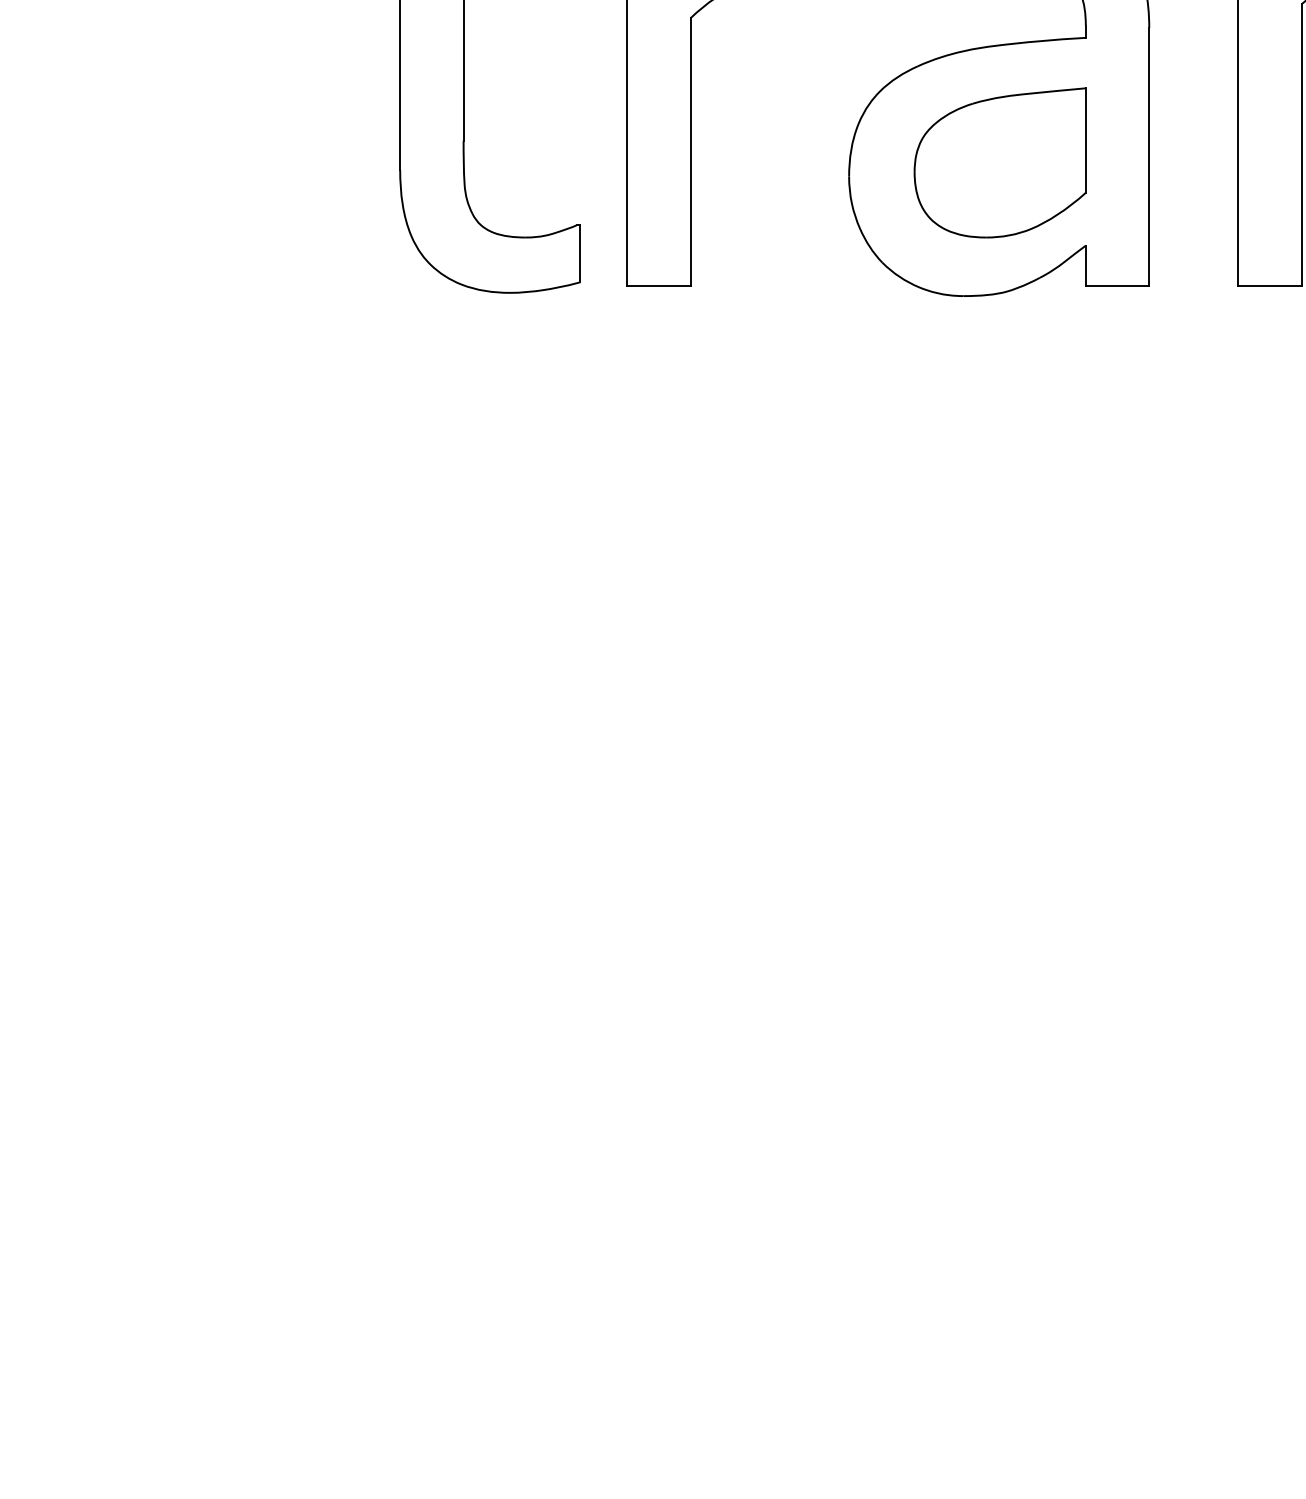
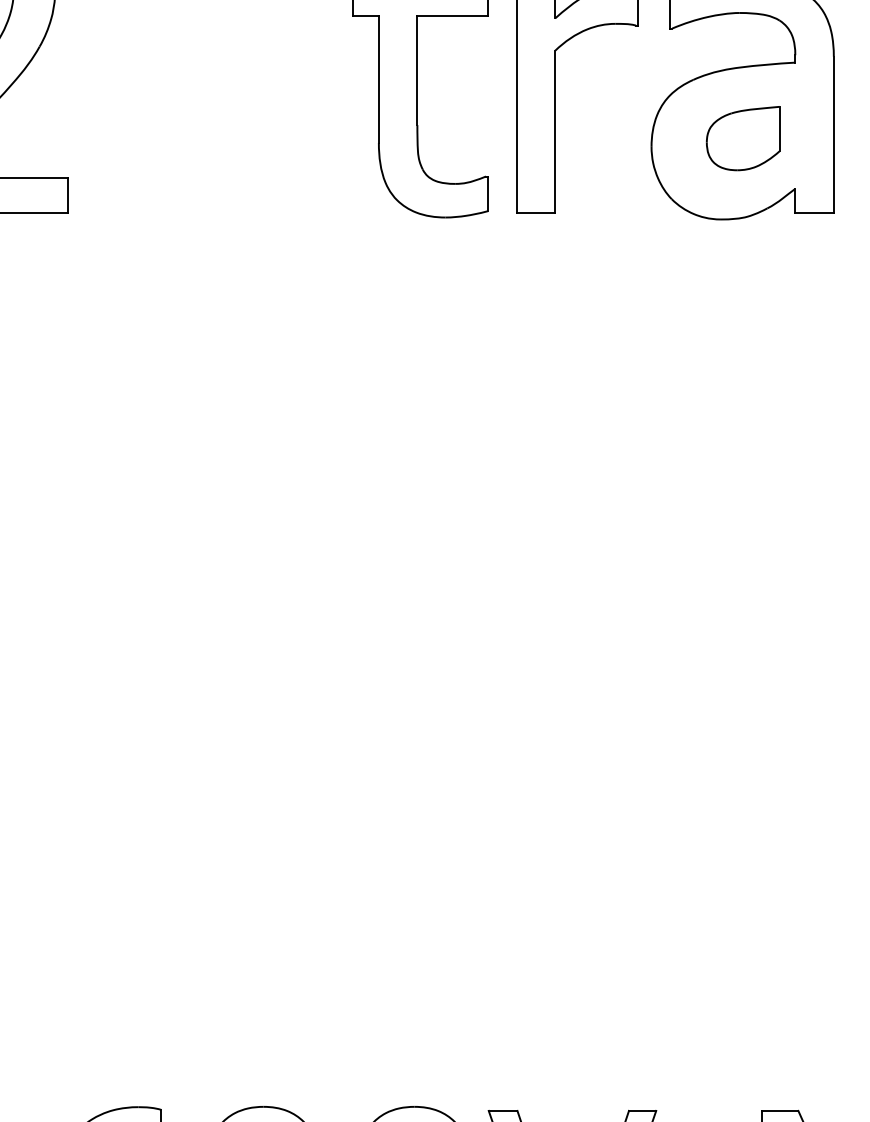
part: (998, 162) -> (742, 138), size x0.7

